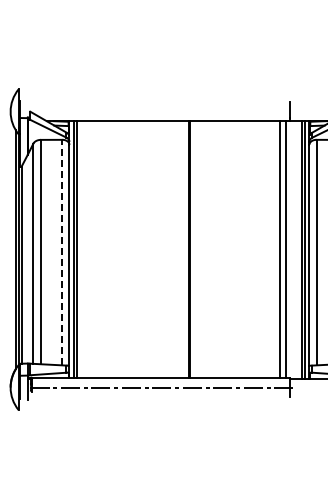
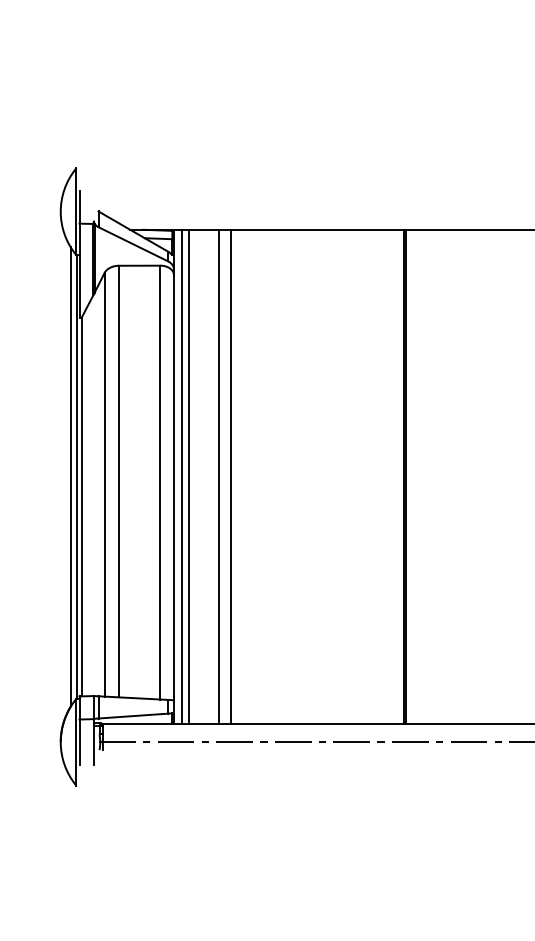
line: (92, 249) -> (218, 476), added
line: (98, 249) -> (229, 476), added
line: (62, 252) -> (160, 482), dashed -> solid

